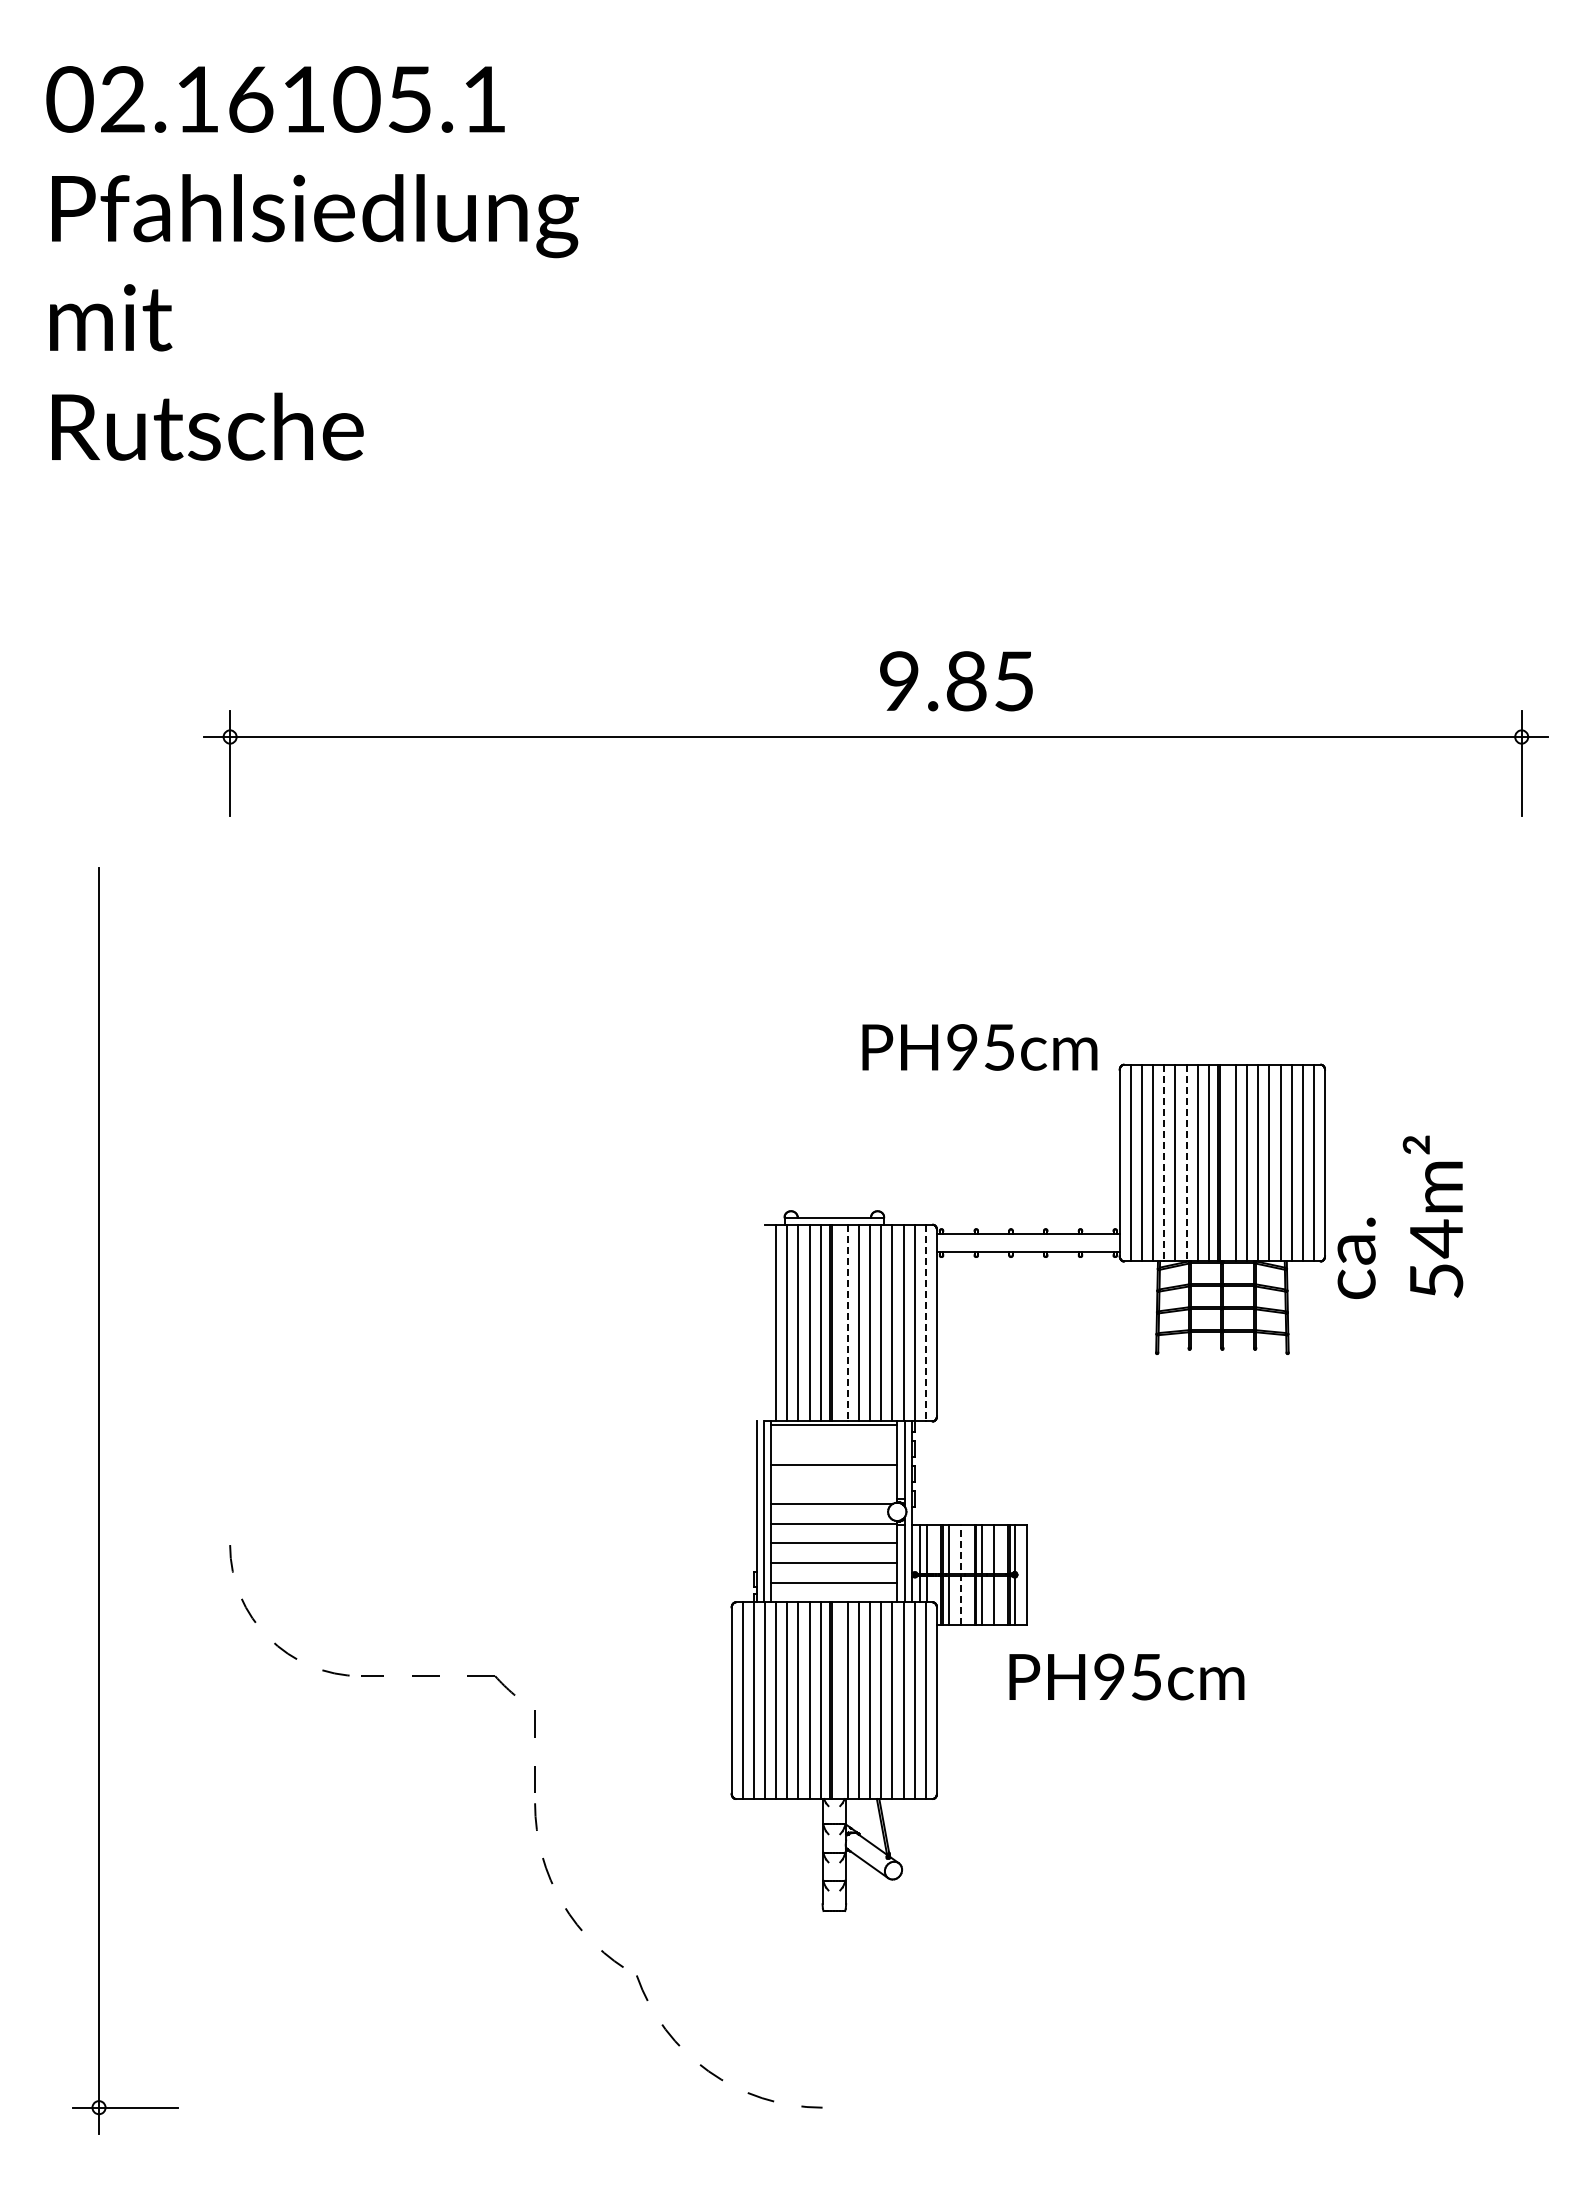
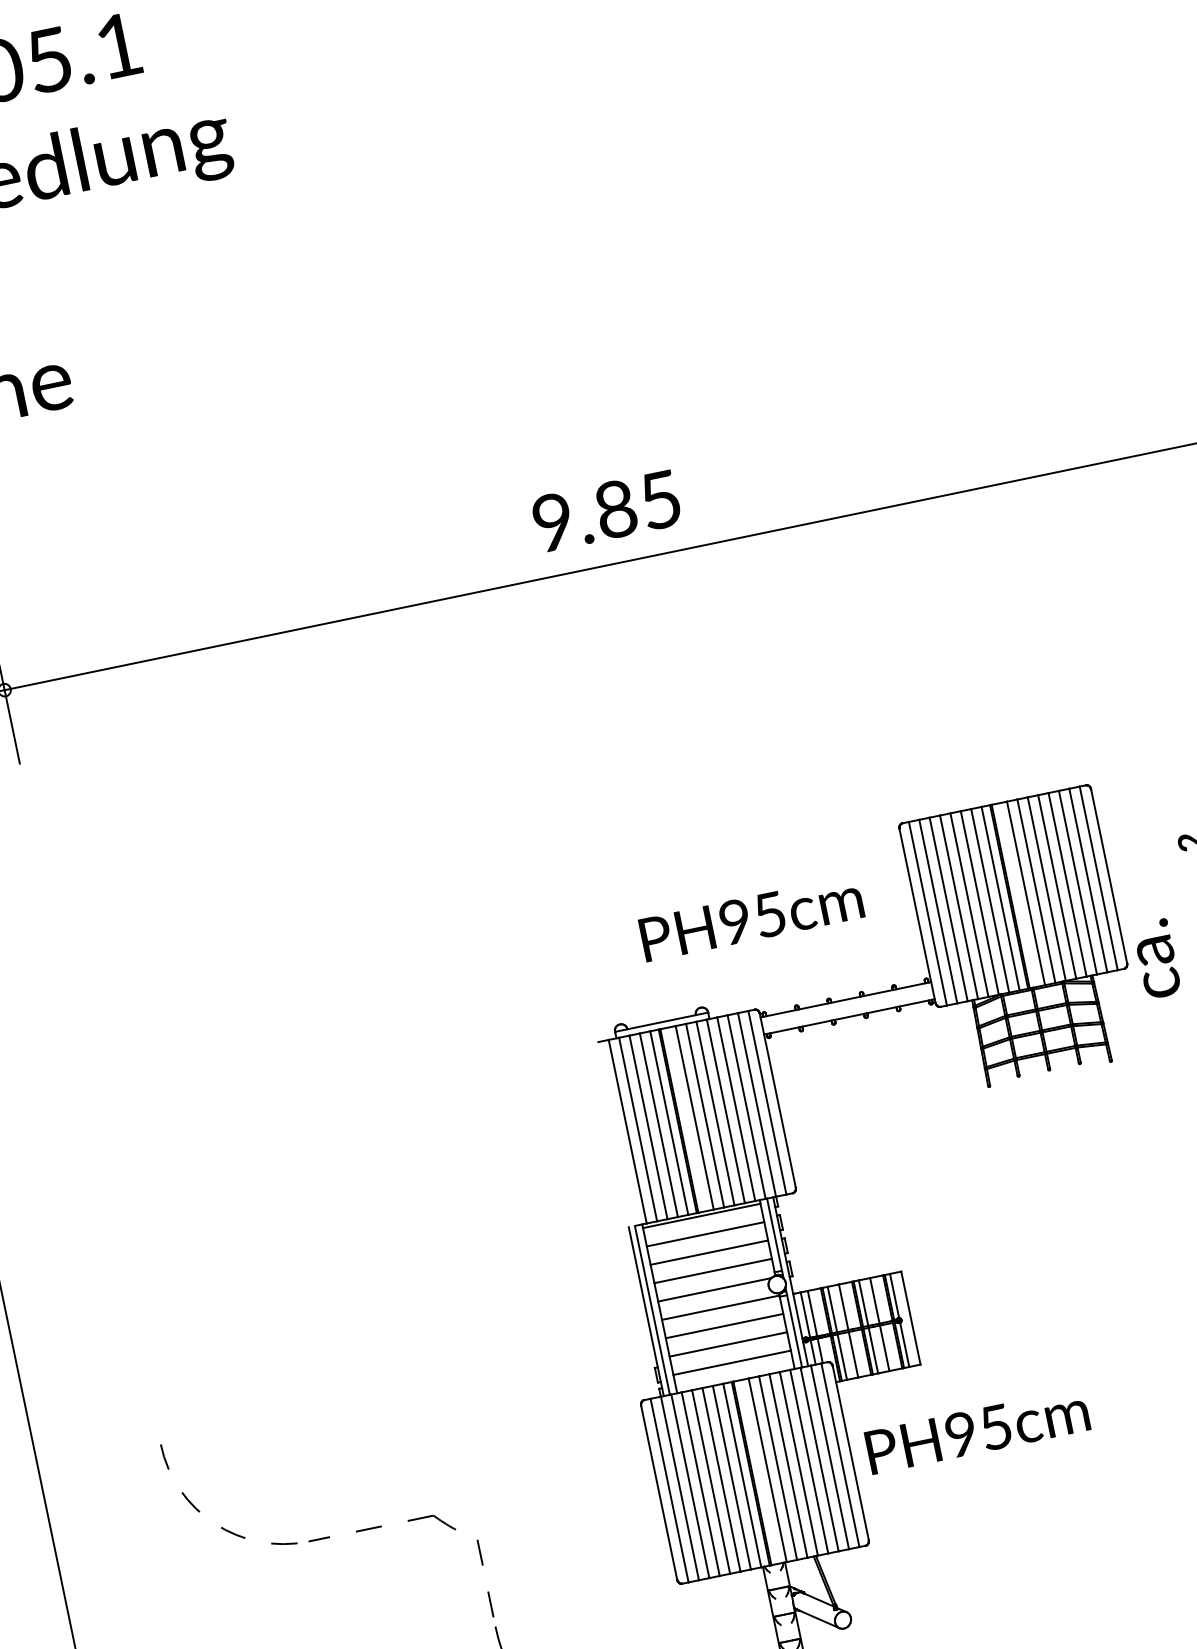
text: (956, 681) -> (606, 511), moved
text: (979, 1047) -> (751, 918), moved
line: (1164, 1163) -> (959, 907), dashed -> solid
line: (1186, 1163) -> (979, 903), dashed -> solid
line: (847, 1323) -> (694, 1118), dashed -> solid
line: (925, 1323) -> (767, 1103), dashed -> solid
line: (834, 1445) -> (705, 1234), added
line: (834, 1484) -> (713, 1271), added
line: (960, 1574) -> (848, 1330), dashed -> solid
text: (1126, 1676) -> (977, 1430), moved

